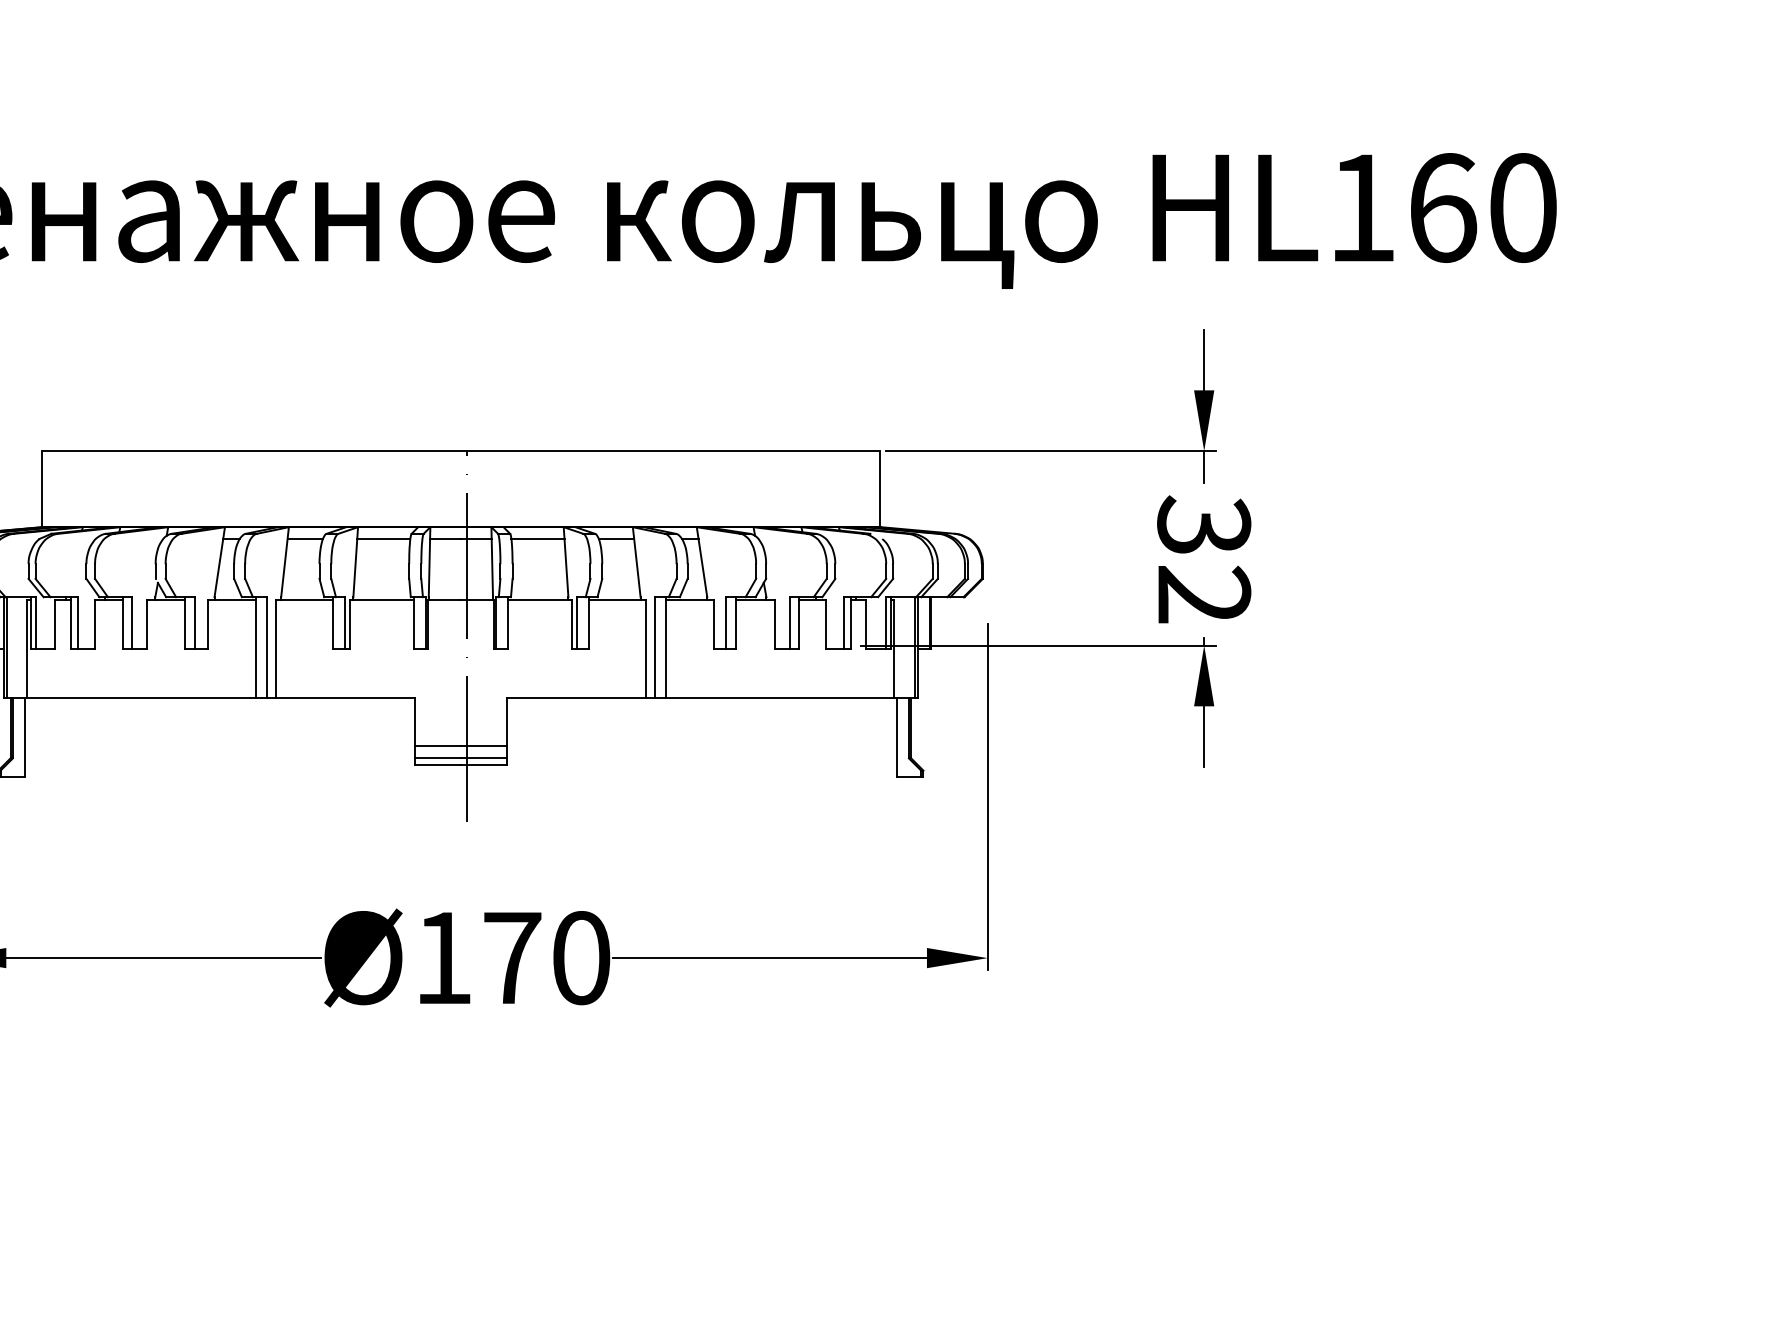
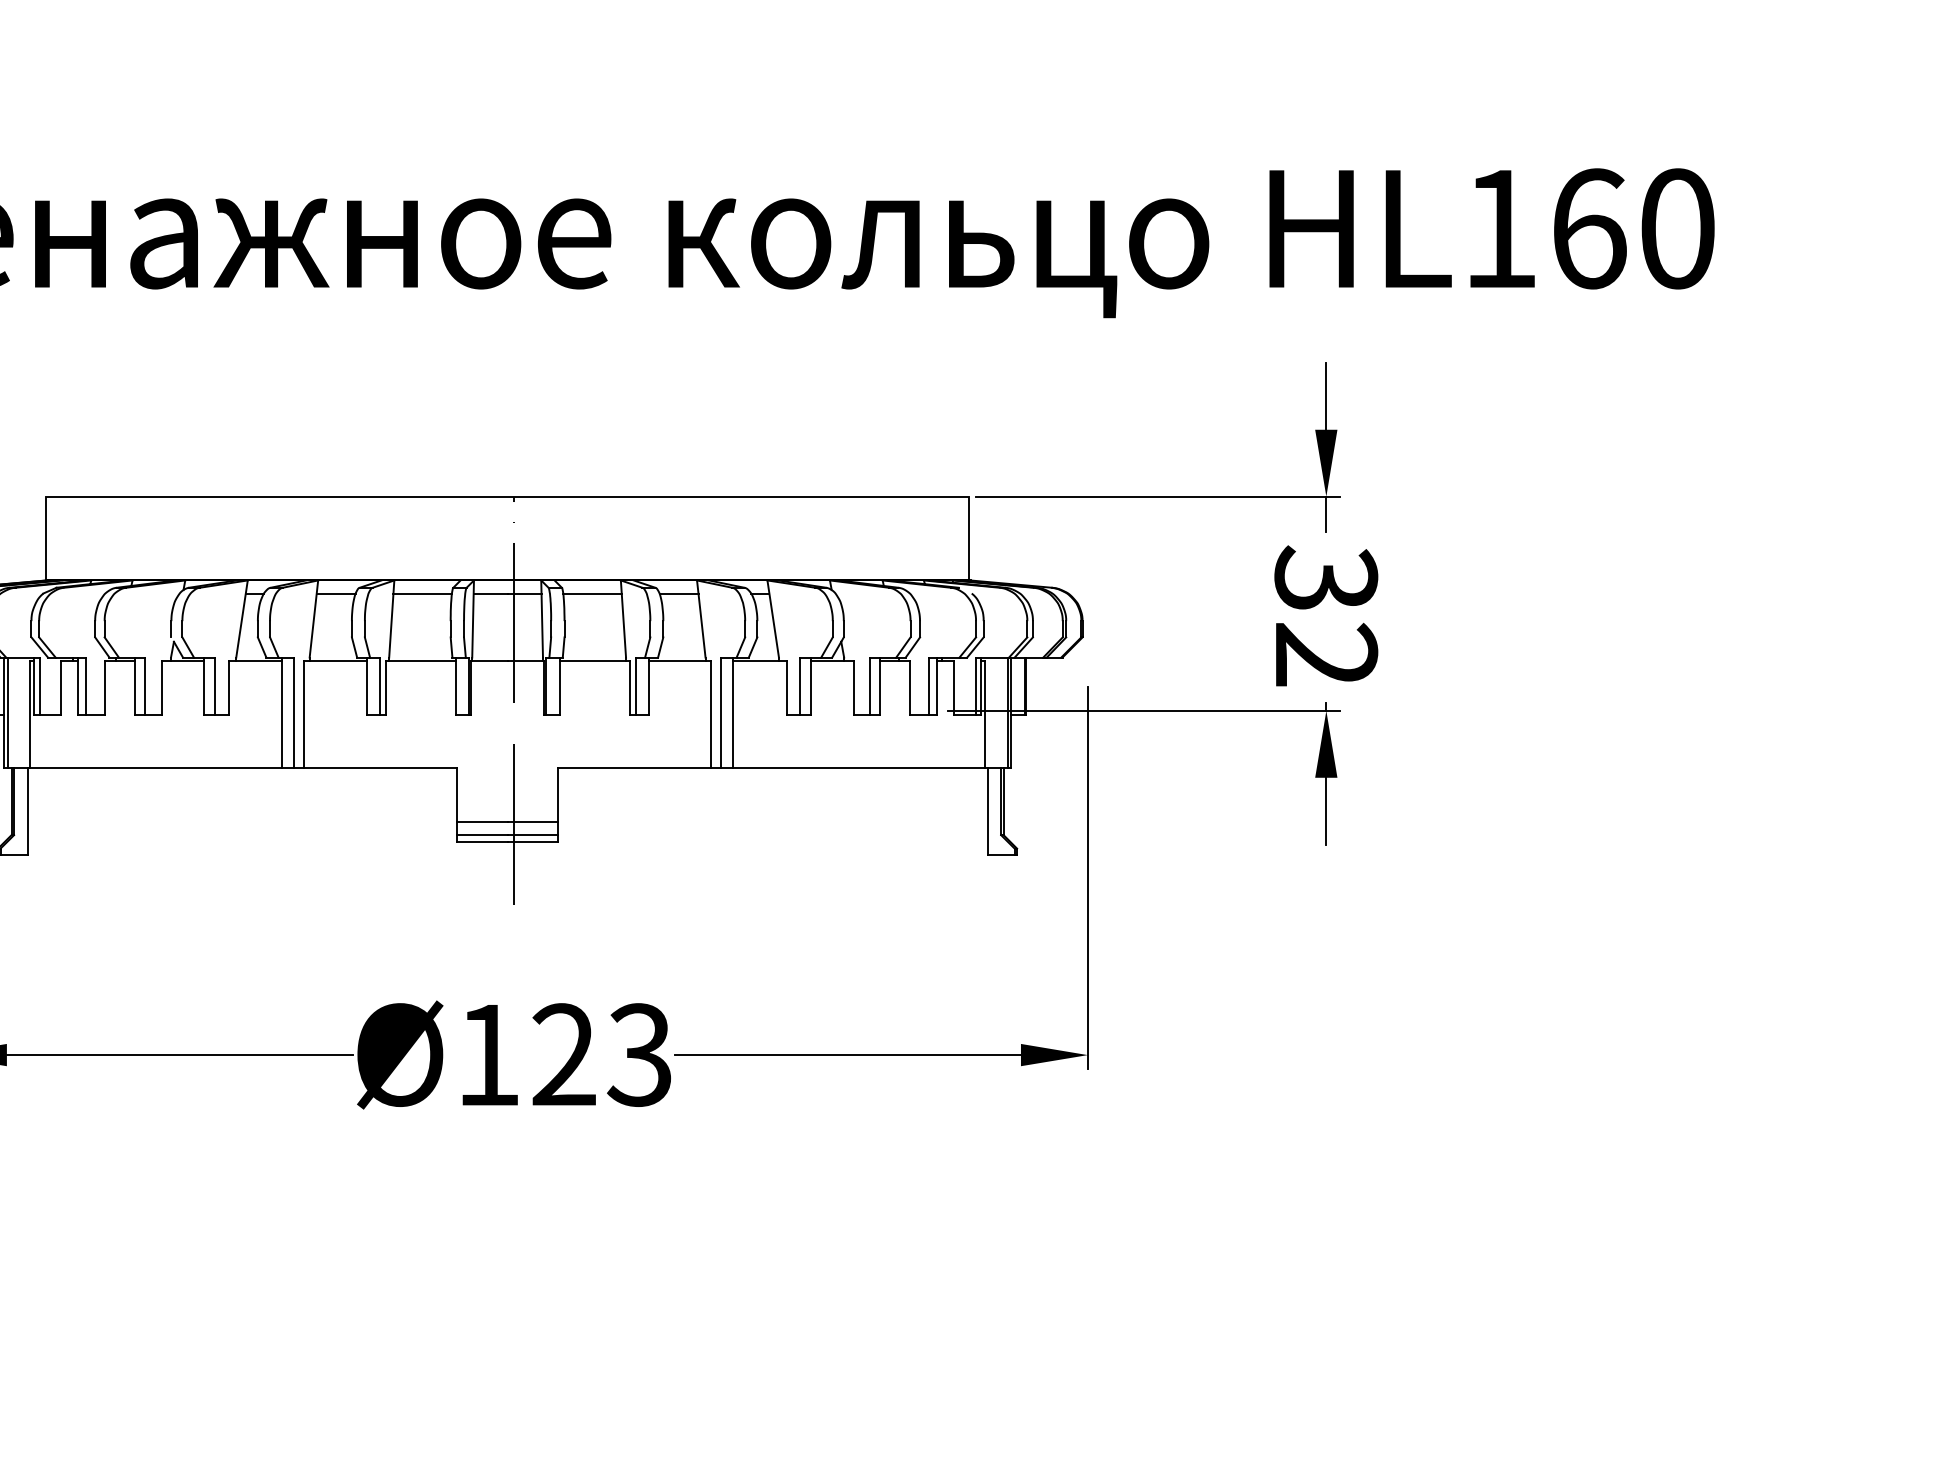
text: (546, 957) -> (601, 1054), Ø170 -> Ø123

